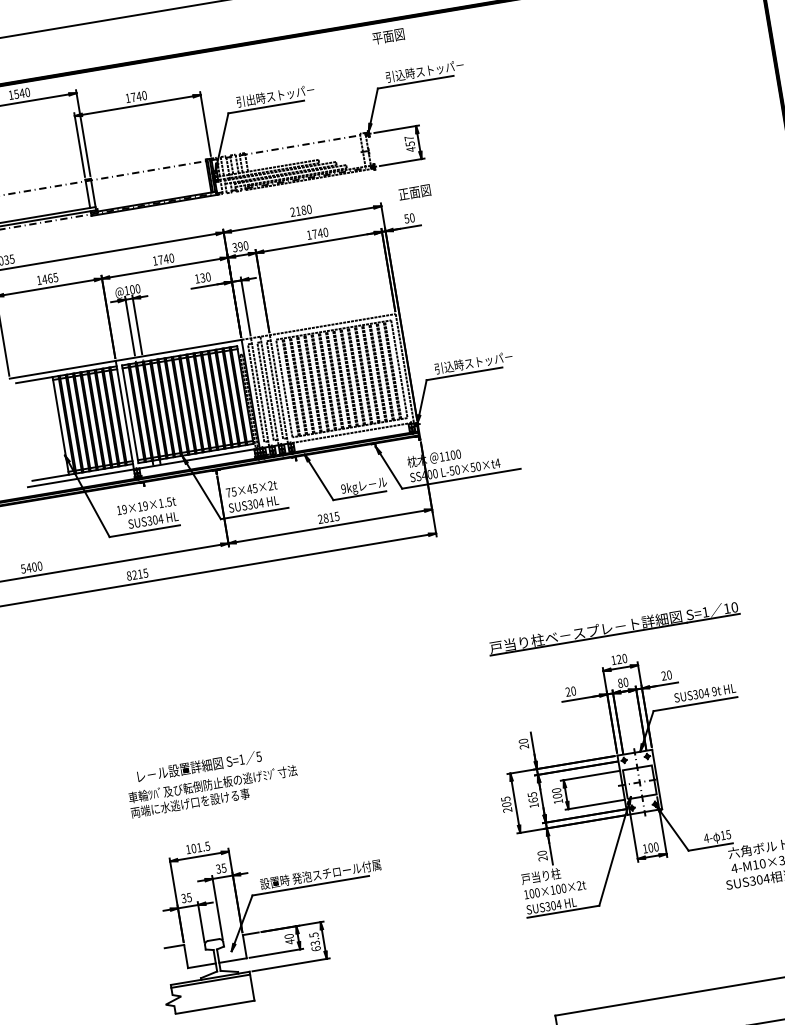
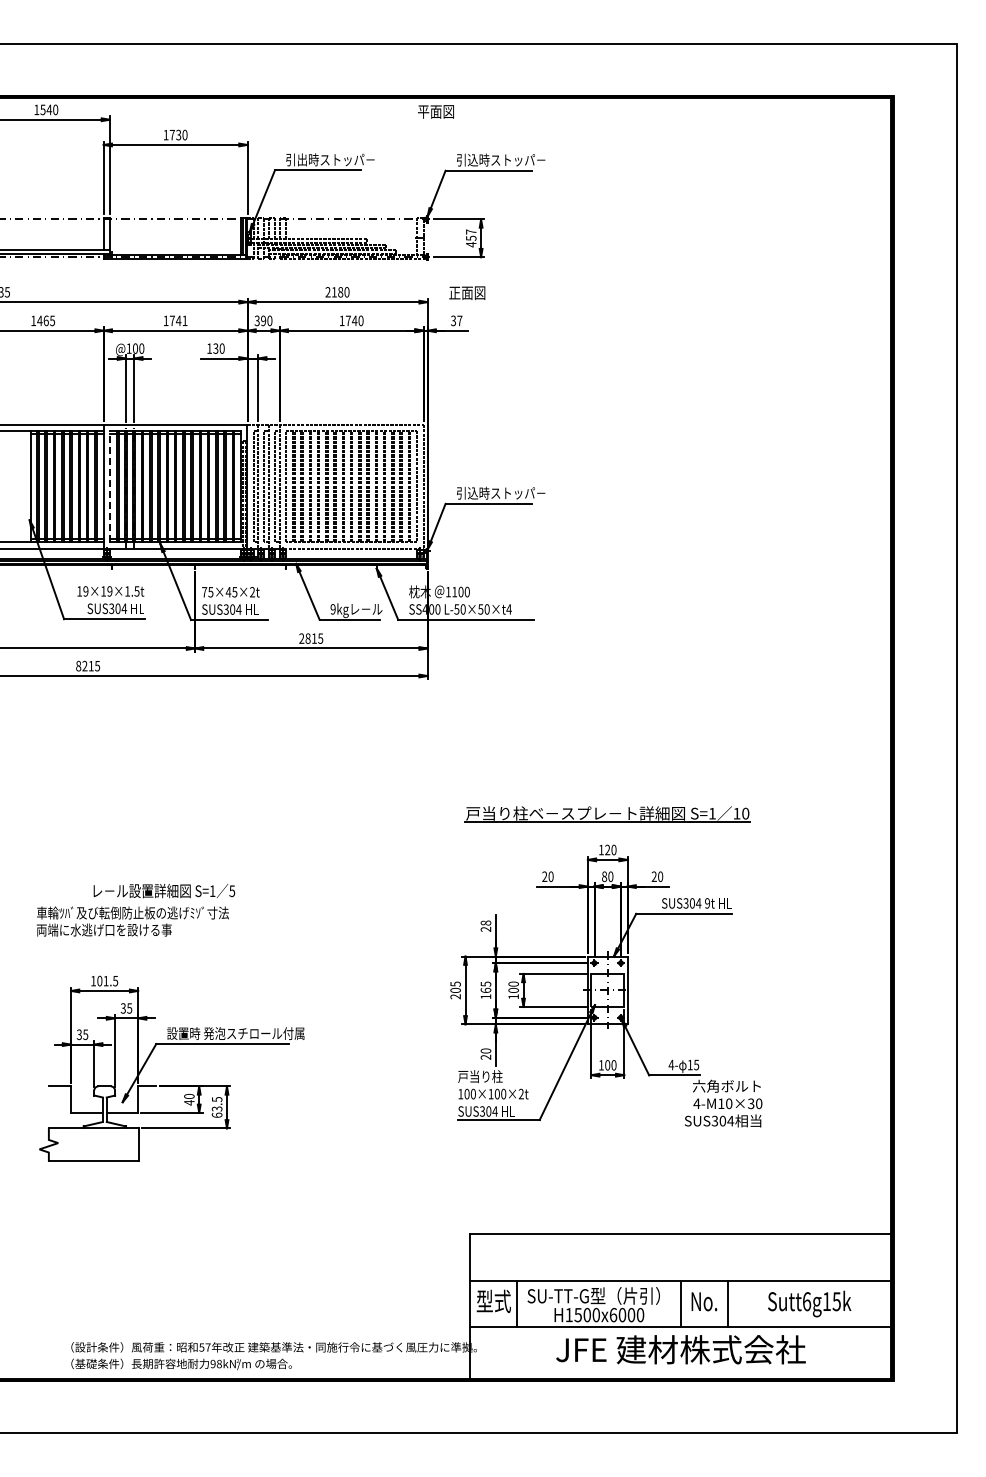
text: (387, 36) -> (435, 111), moved
text: (138, 95) -> (178, 134), 1740 -> 1730
text: (409, 218) -> (456, 320), 50 -> 37
text: (171, 257) -> (184, 320), 1740 -> 1741
line: (129, 414) -> (109, 486), solid -> dashed
text: (522, 740) -> (485, 922), 20 -> 28
text: (199, 766) -> (164, 891), moved
line: (210, 981) -> (93, 1131), removed

